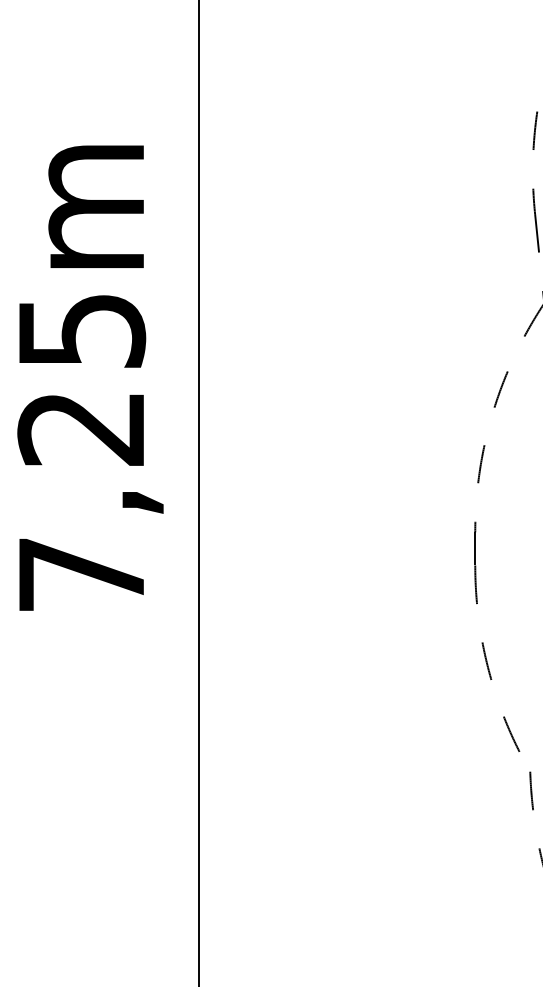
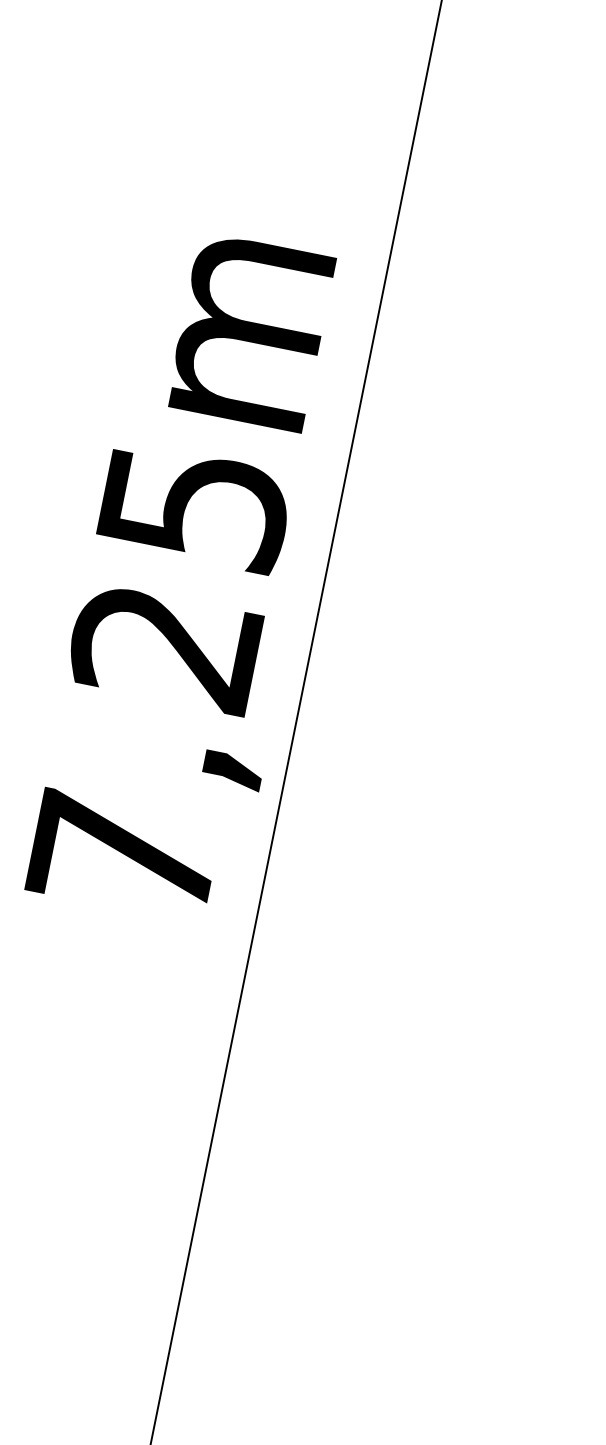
text: (90, 377) -> (193, 575), moved

